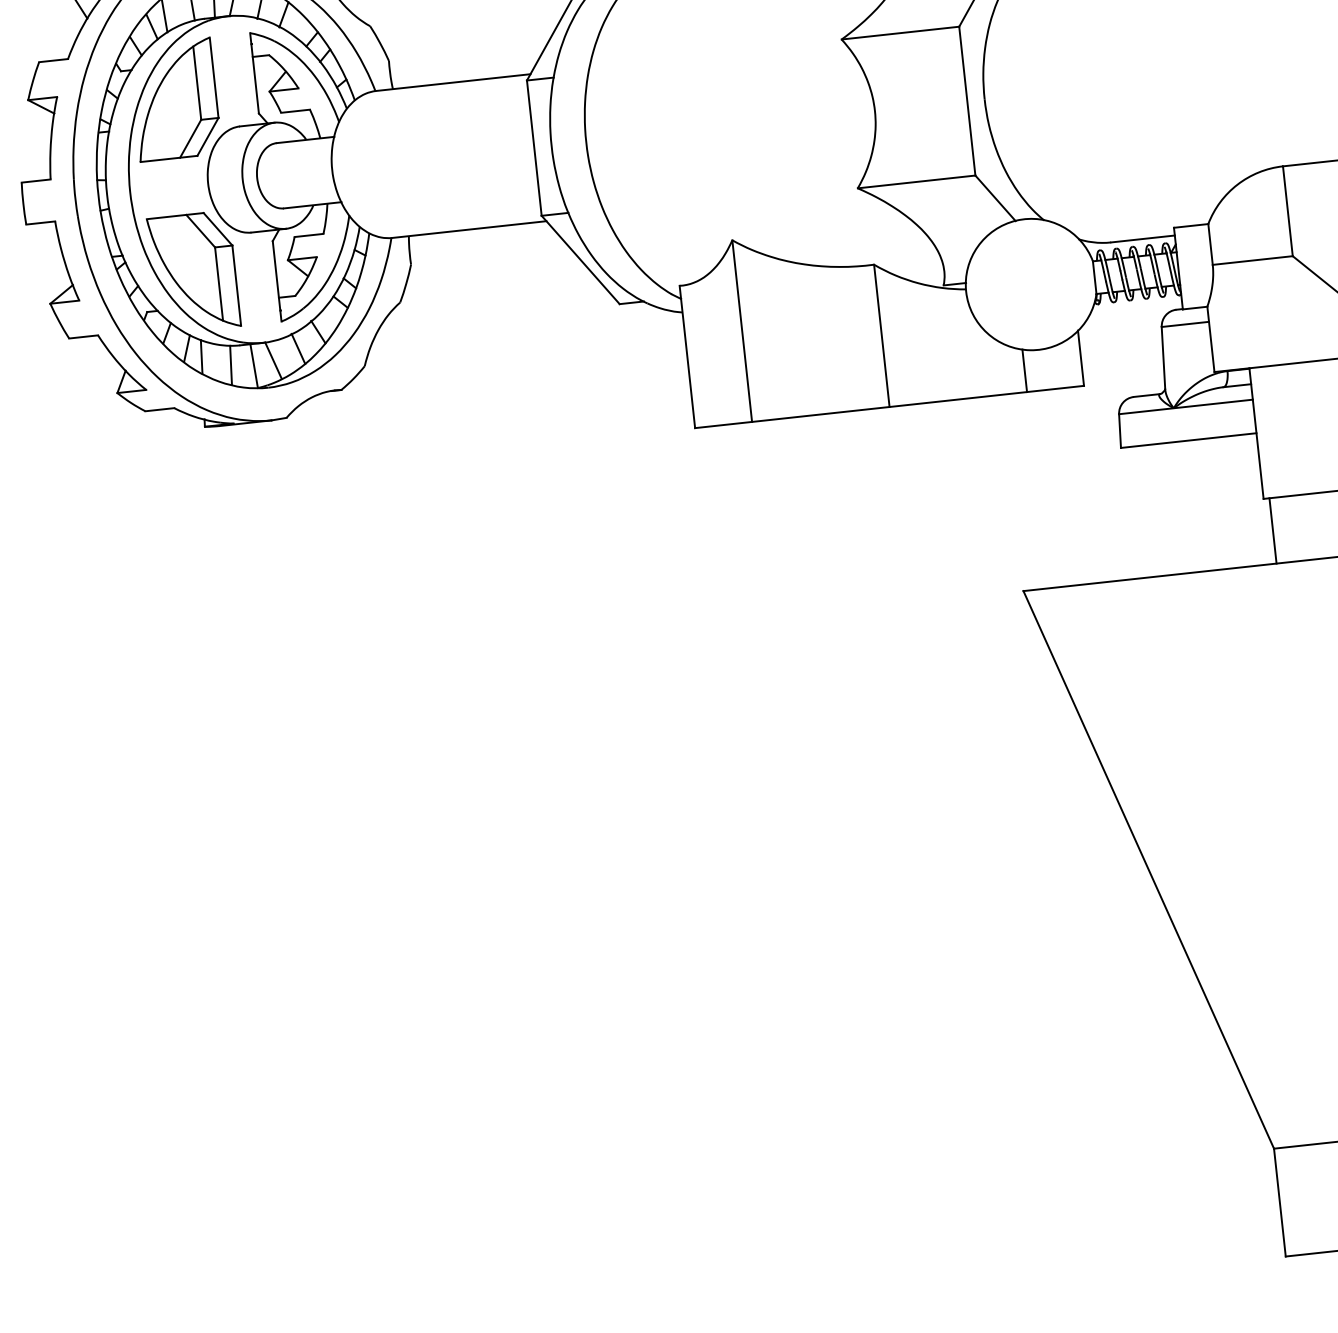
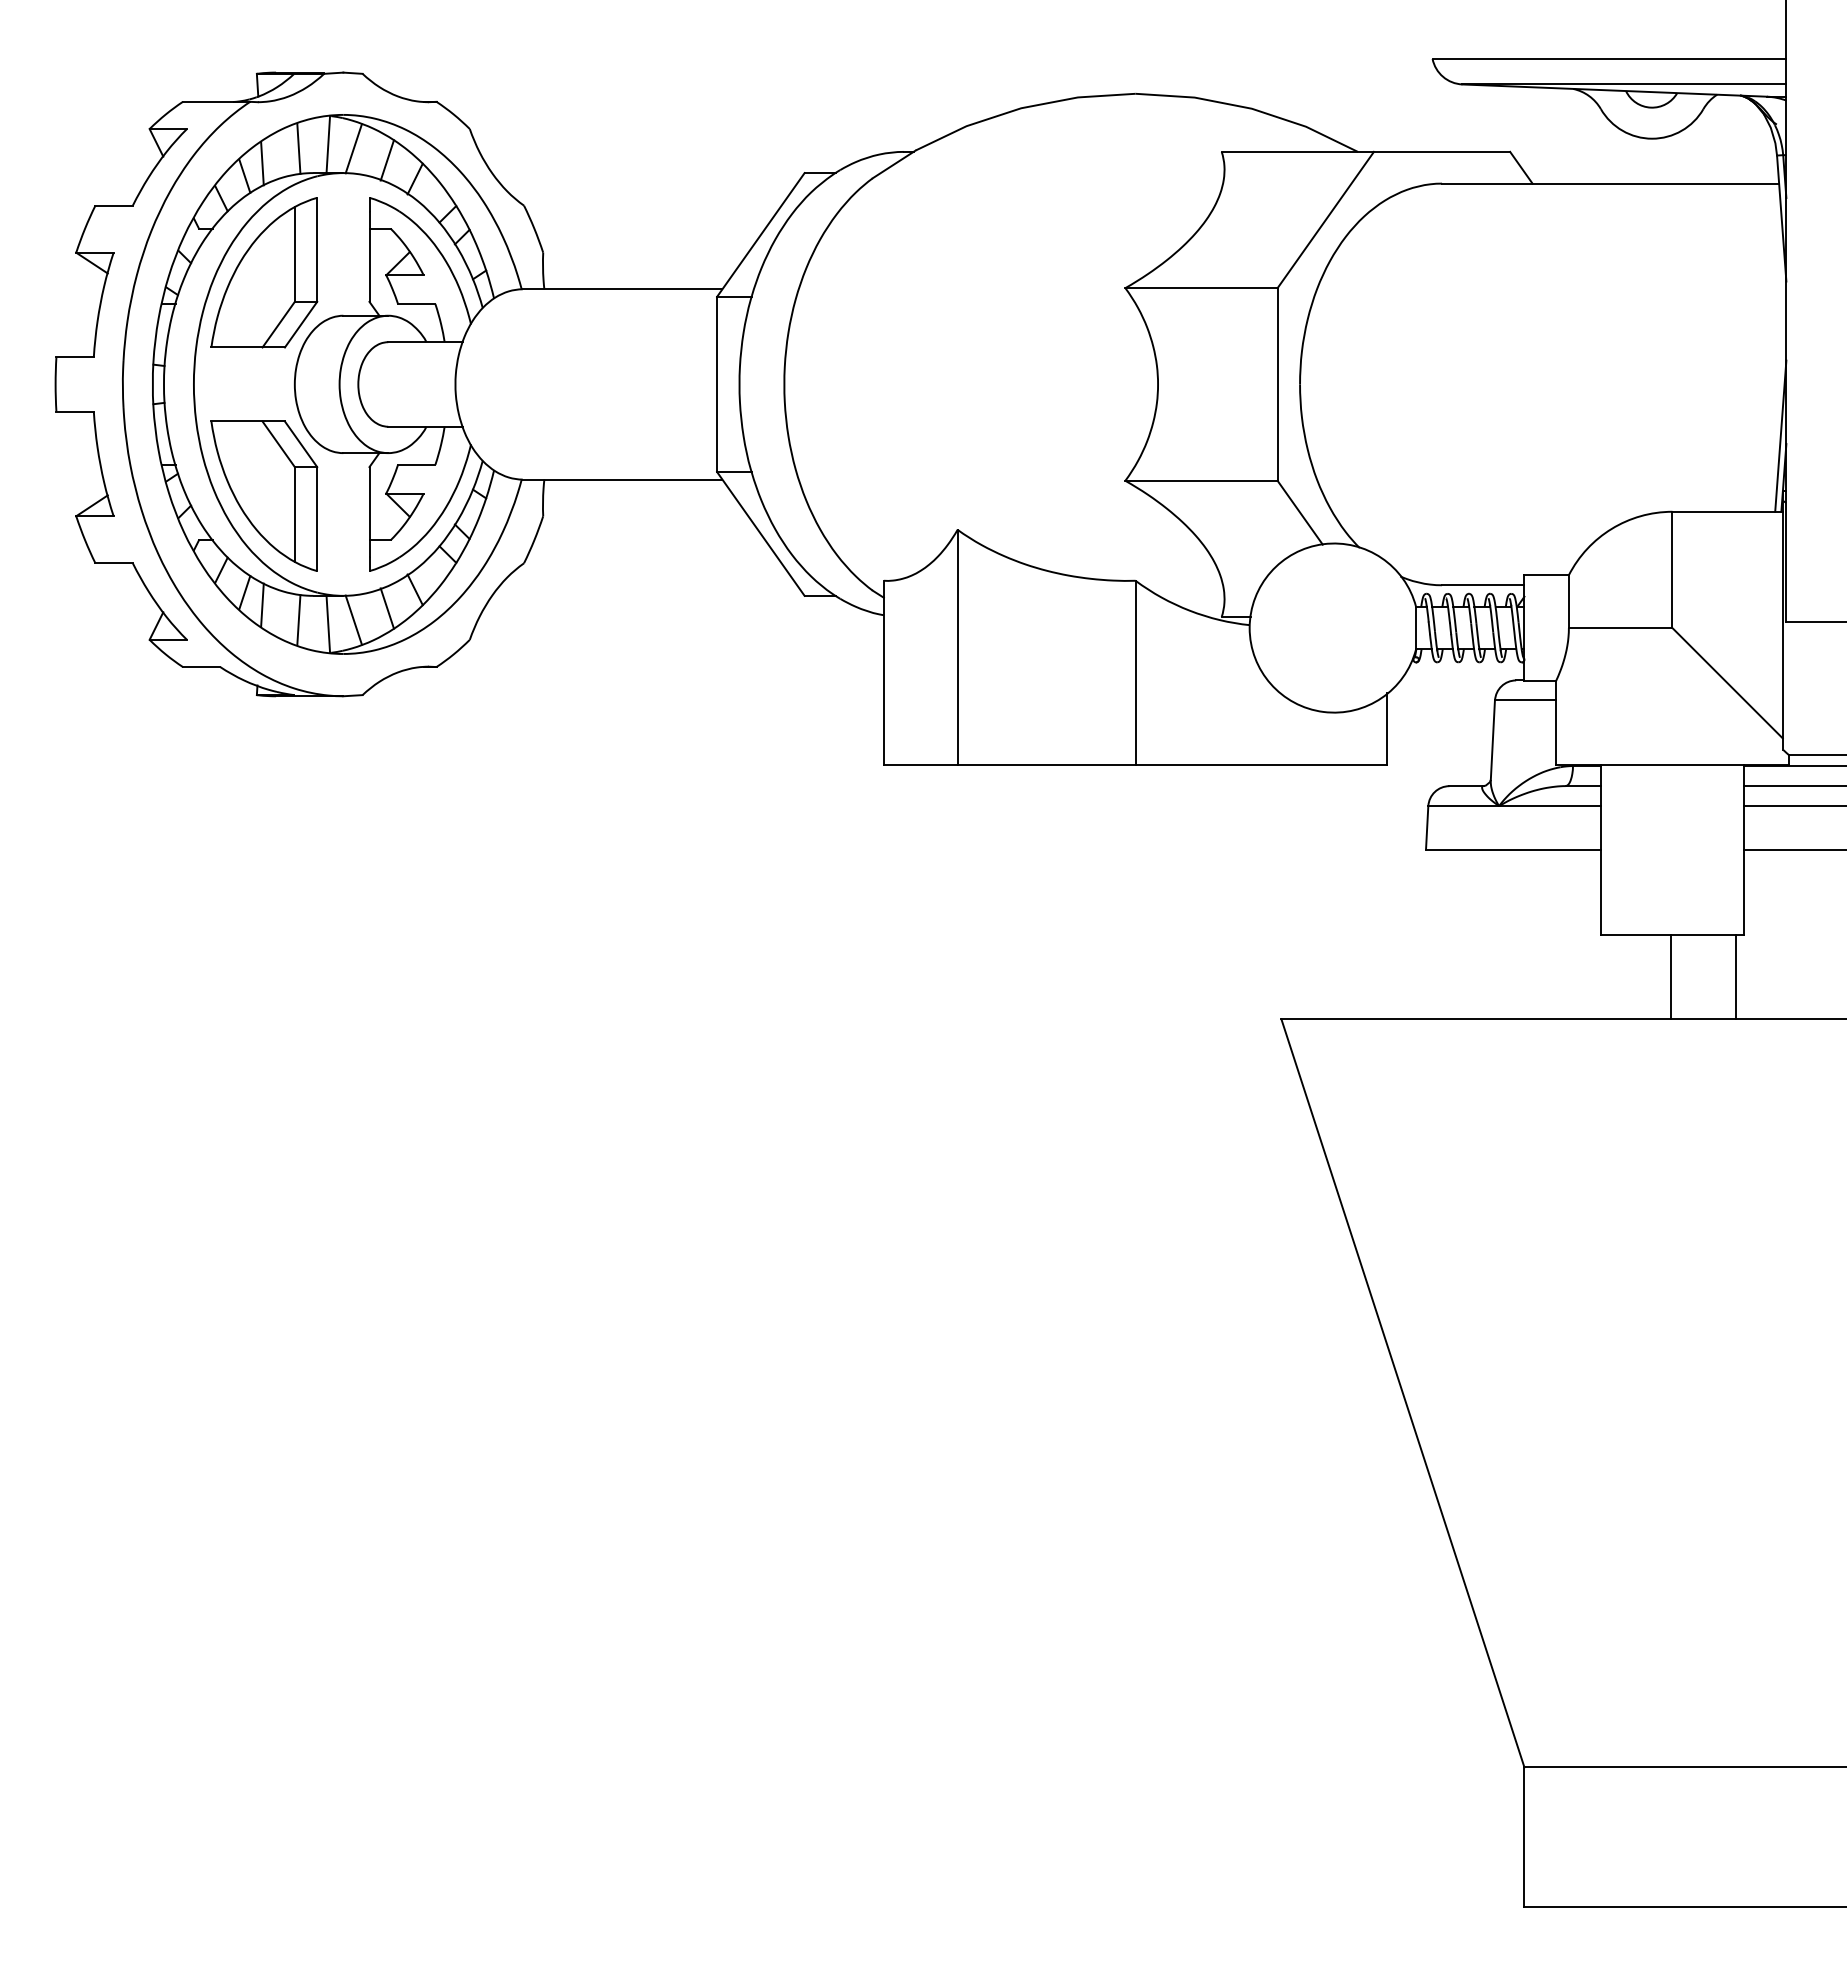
line: (1024, 370) -> (1313, 737), removed
line: (1273, 530) -> (1671, 976), moved

